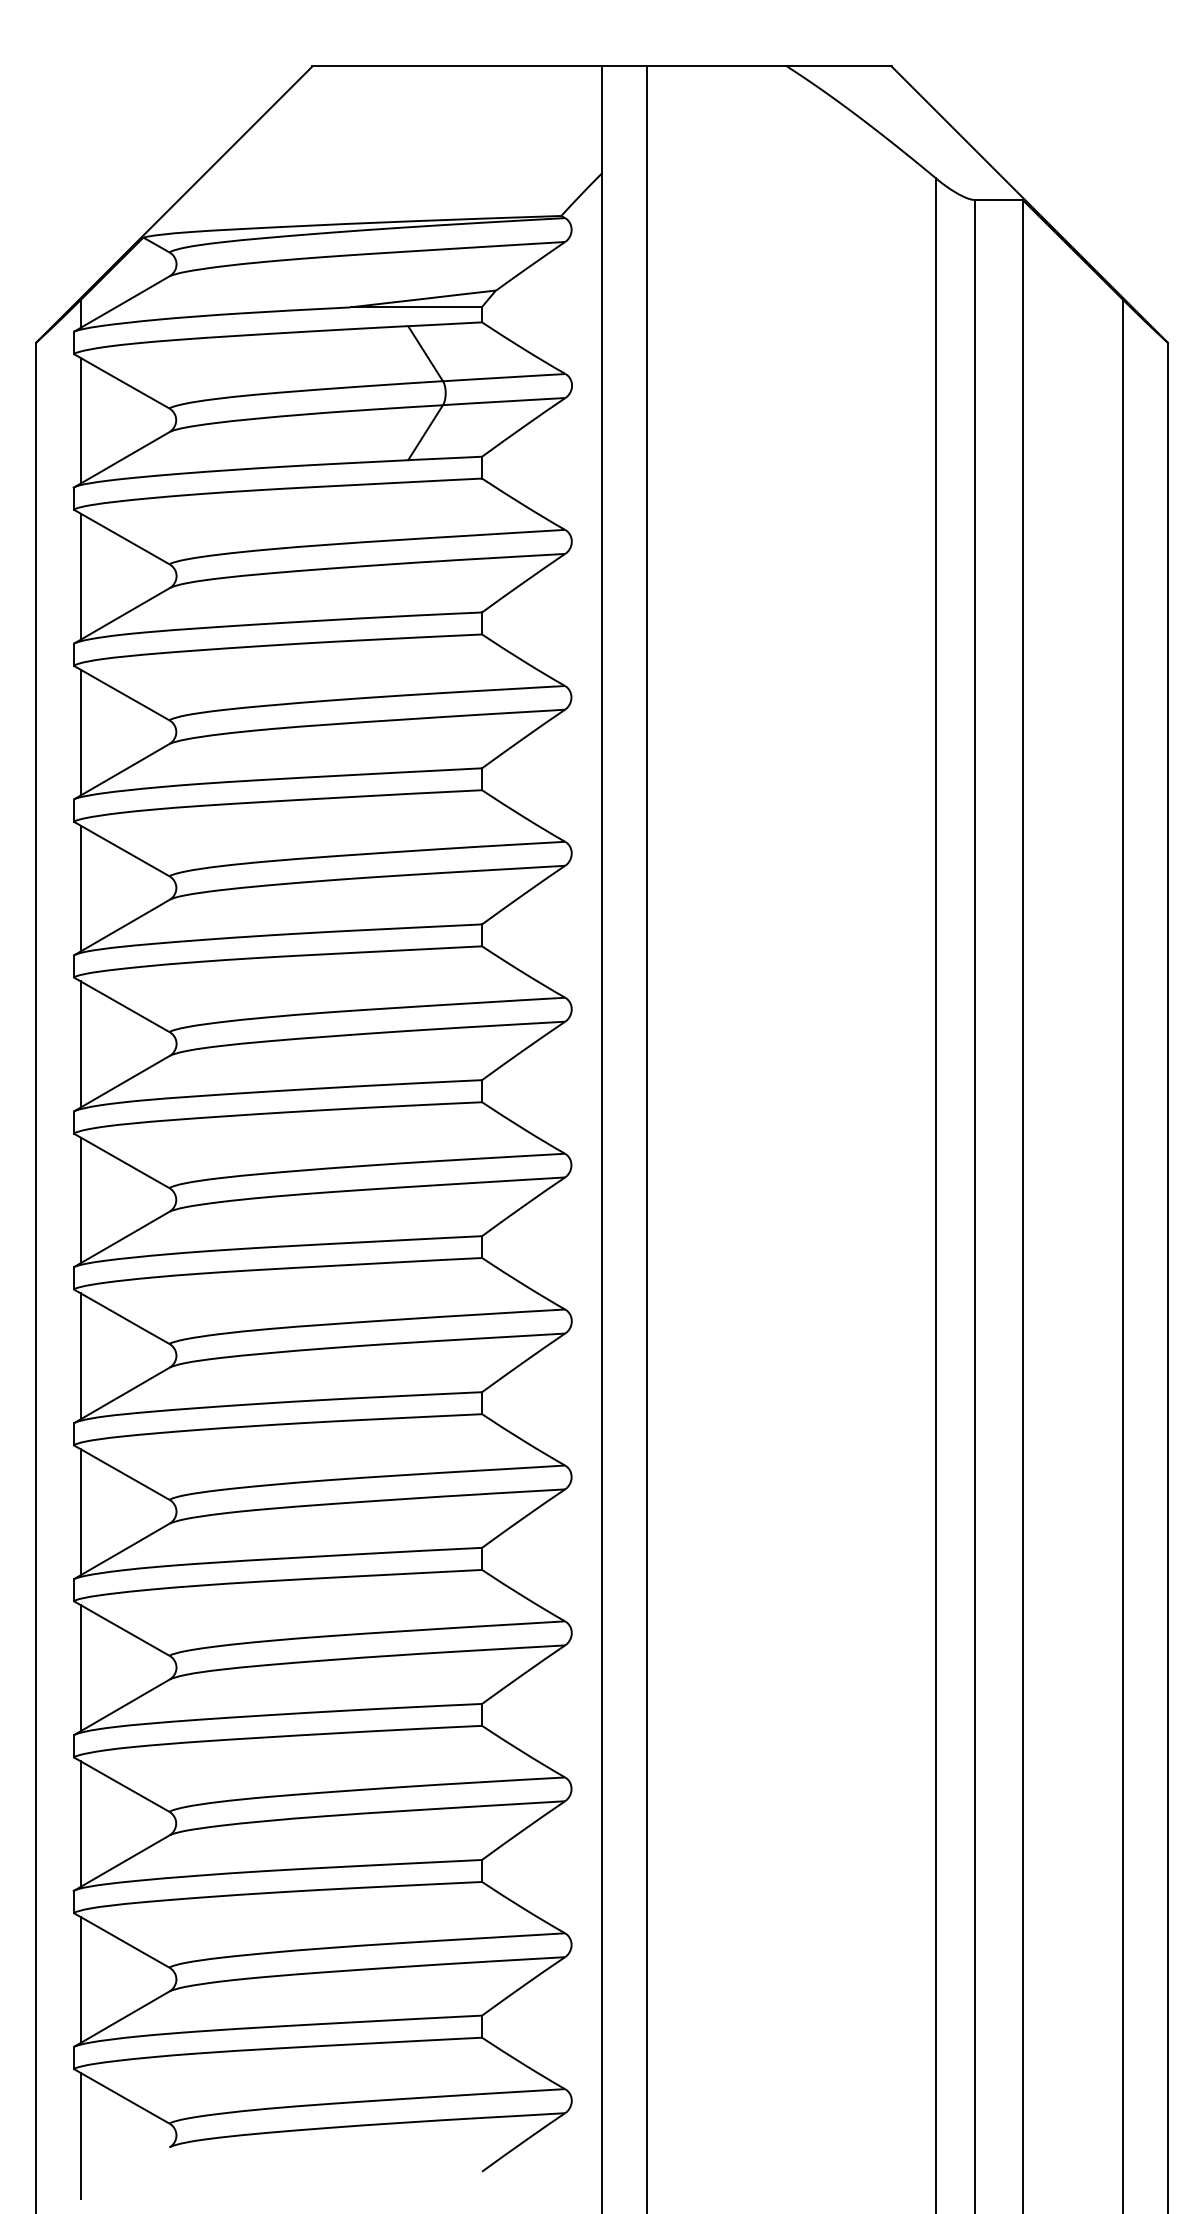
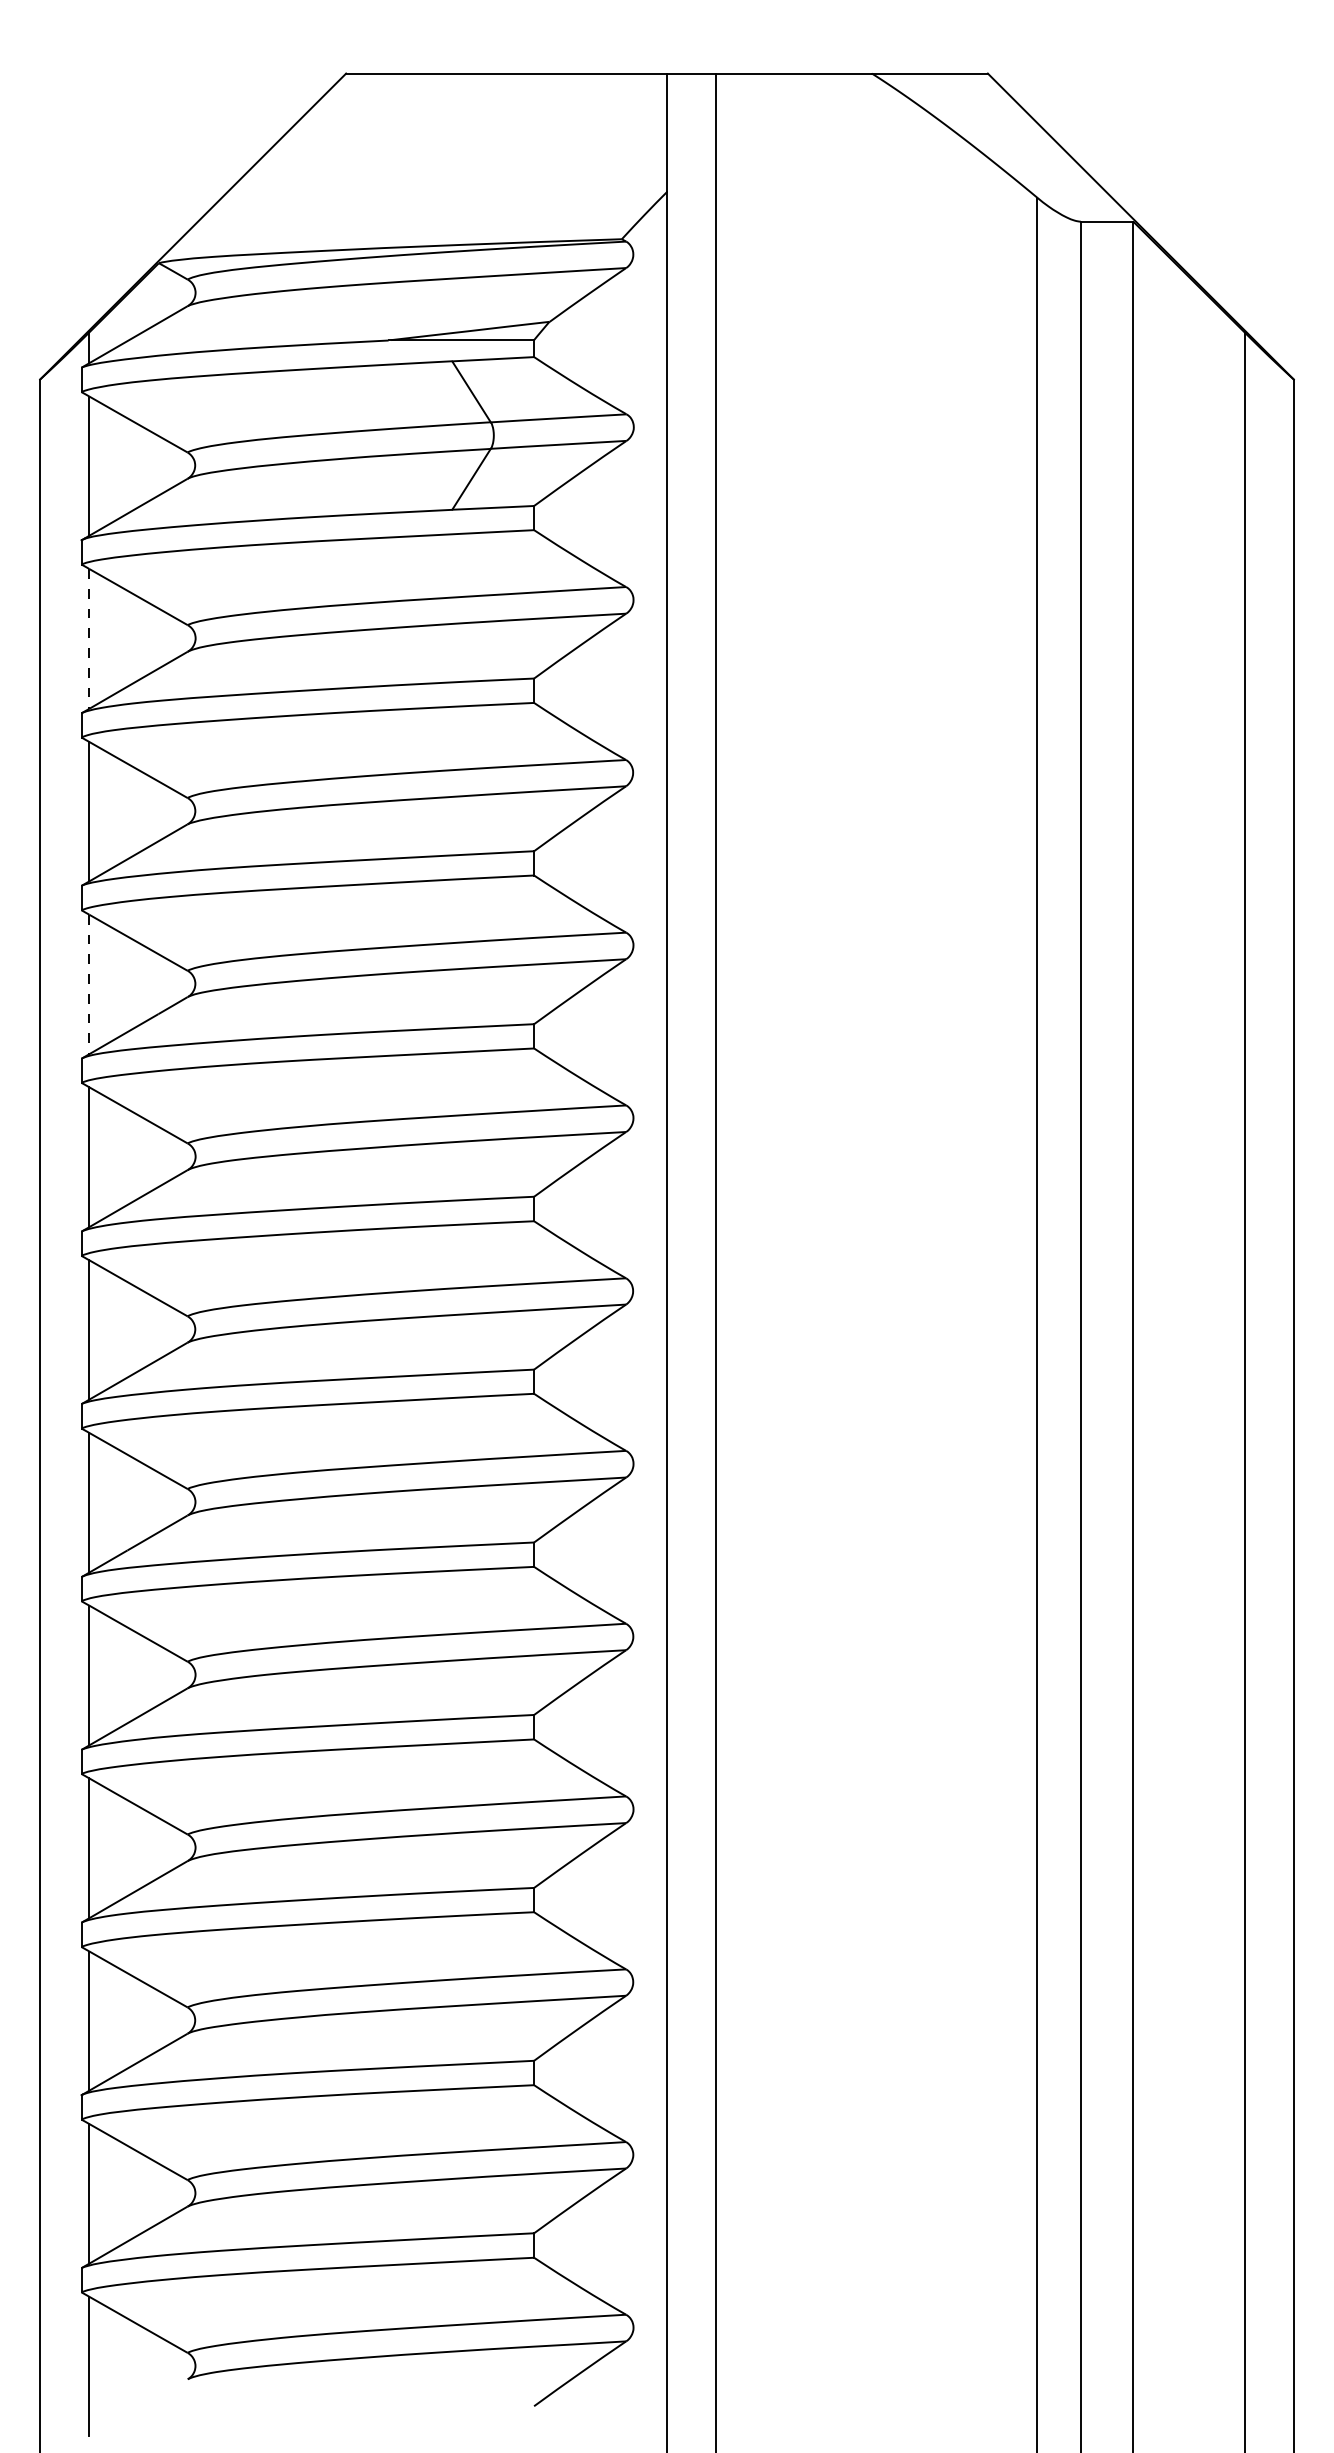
line: (80, 576) -> (89, 638), solid -> dashed
line: (80, 888) -> (89, 984), solid -> dashed

